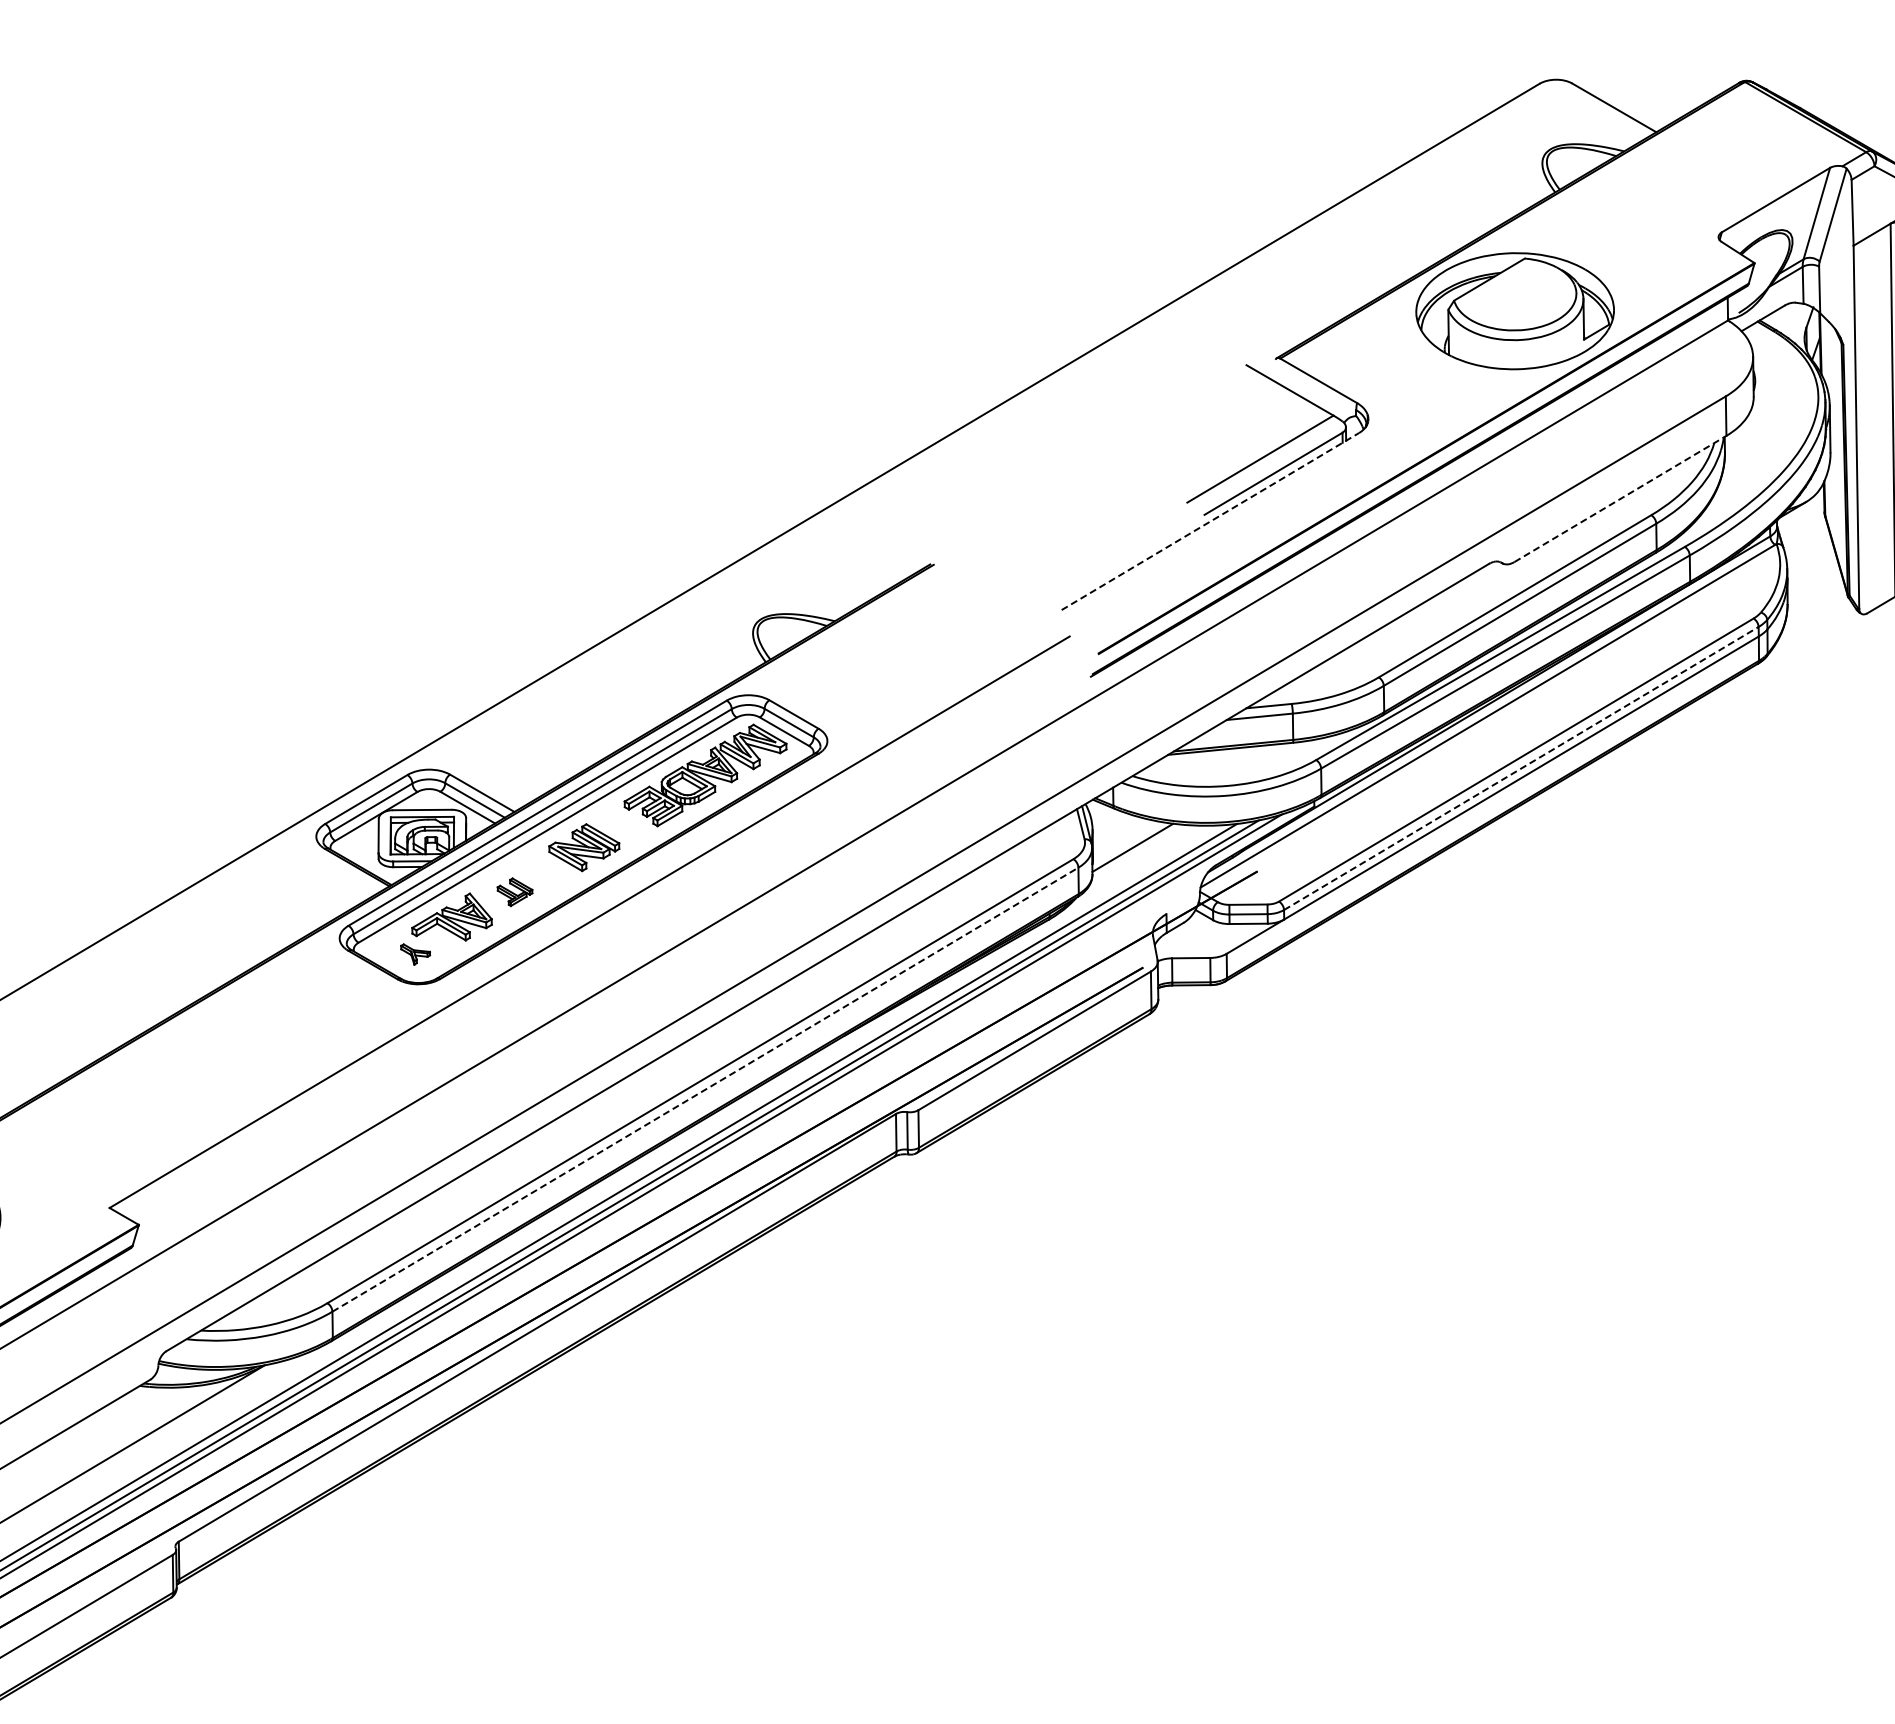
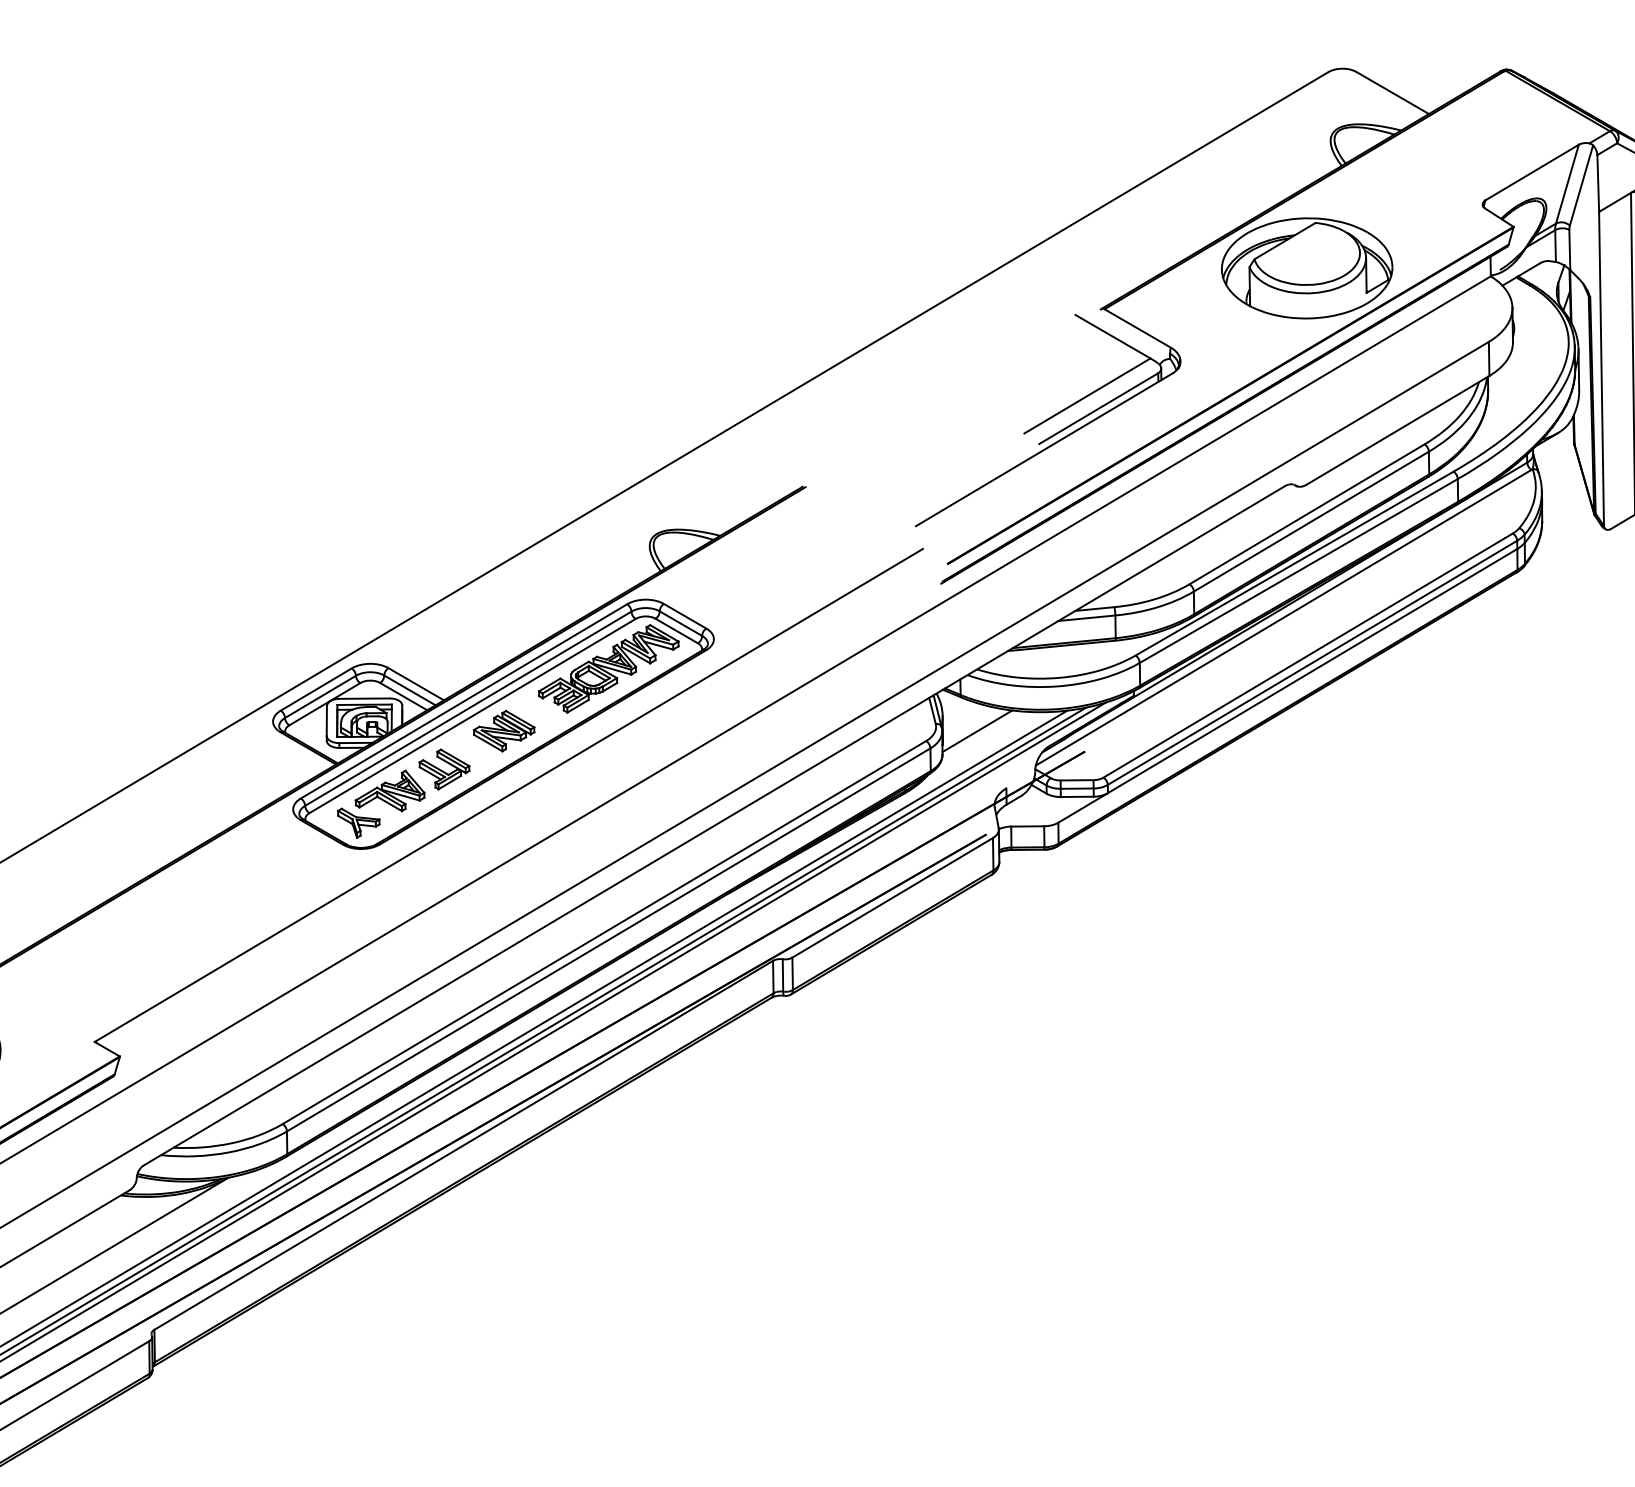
line: (1620, 498) -> (1398, 429), dashed -> solid
line: (1210, 521) -> (1044, 449), dashed -> solid
line: (1521, 768) -> (1312, 662), dashed -> solid
part: (514, 892) -> (443, 769), size x1.67
part: (415, 954) -> (358, 823), size x1.67
line: (705, 1089) -> (608, 939), dashed -> solid

